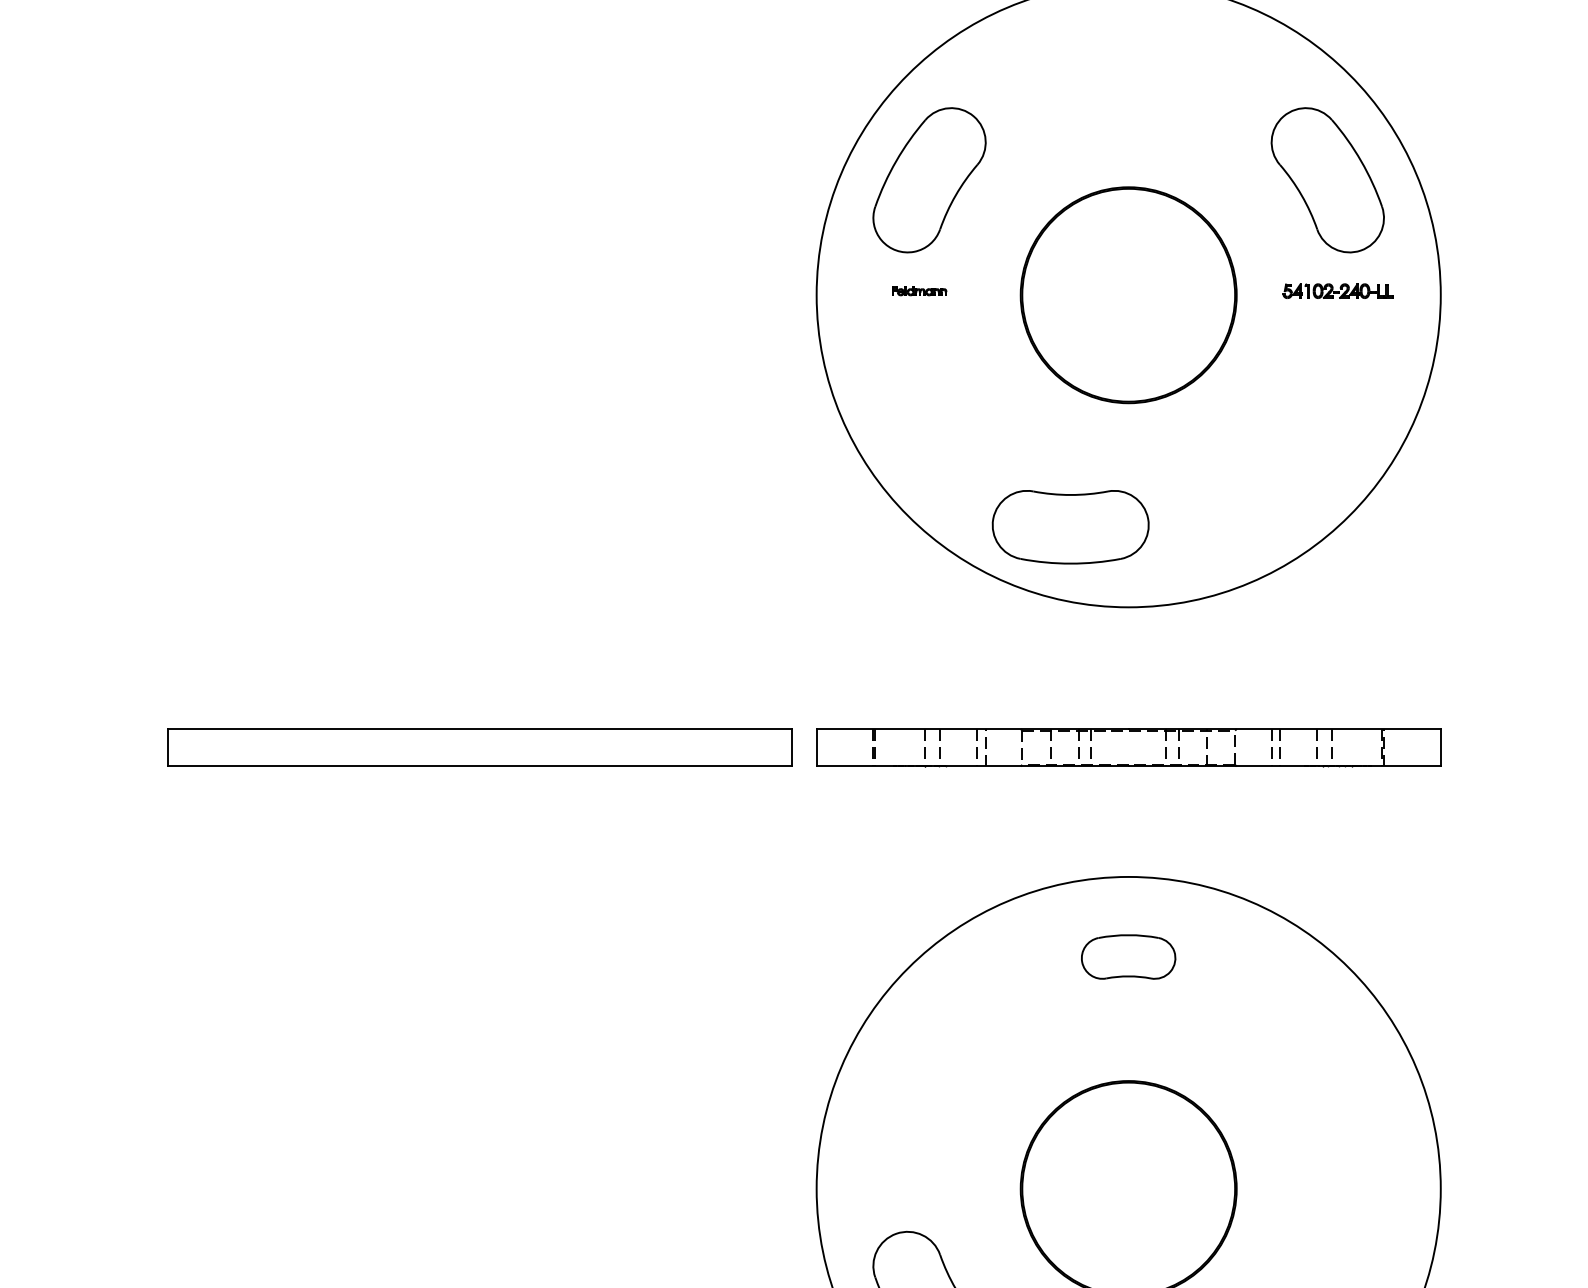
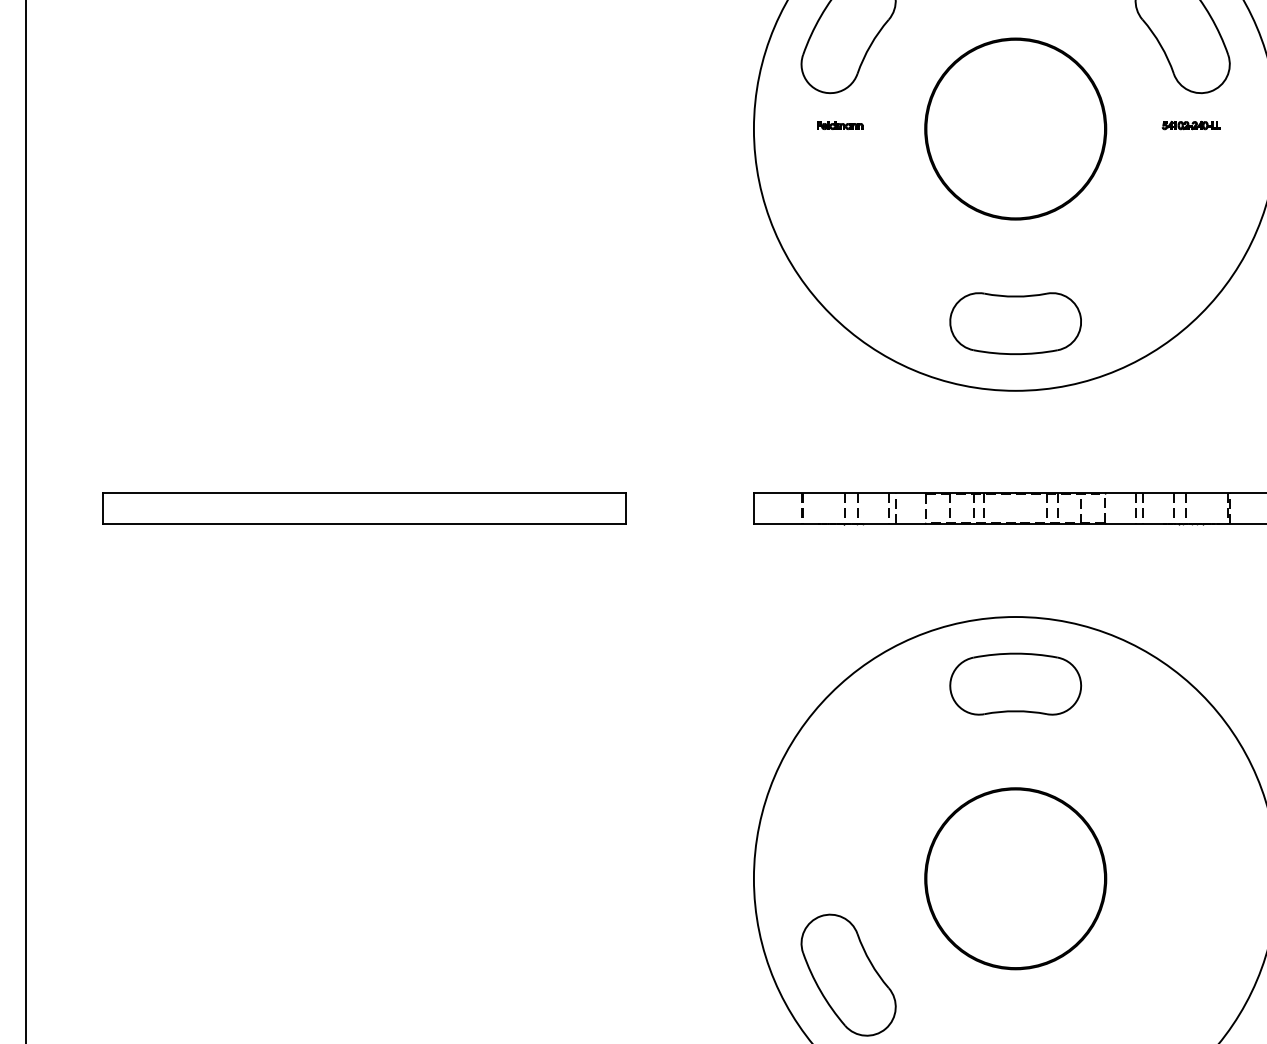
part: (1337, 290) -> (1190, 125), size x0.62
part: (1070, 527) -> (1015, 323), moved
part: (479, 747) -> (364, 508), moved
part: (1128, 956) -> (1015, 683), size x1.67

